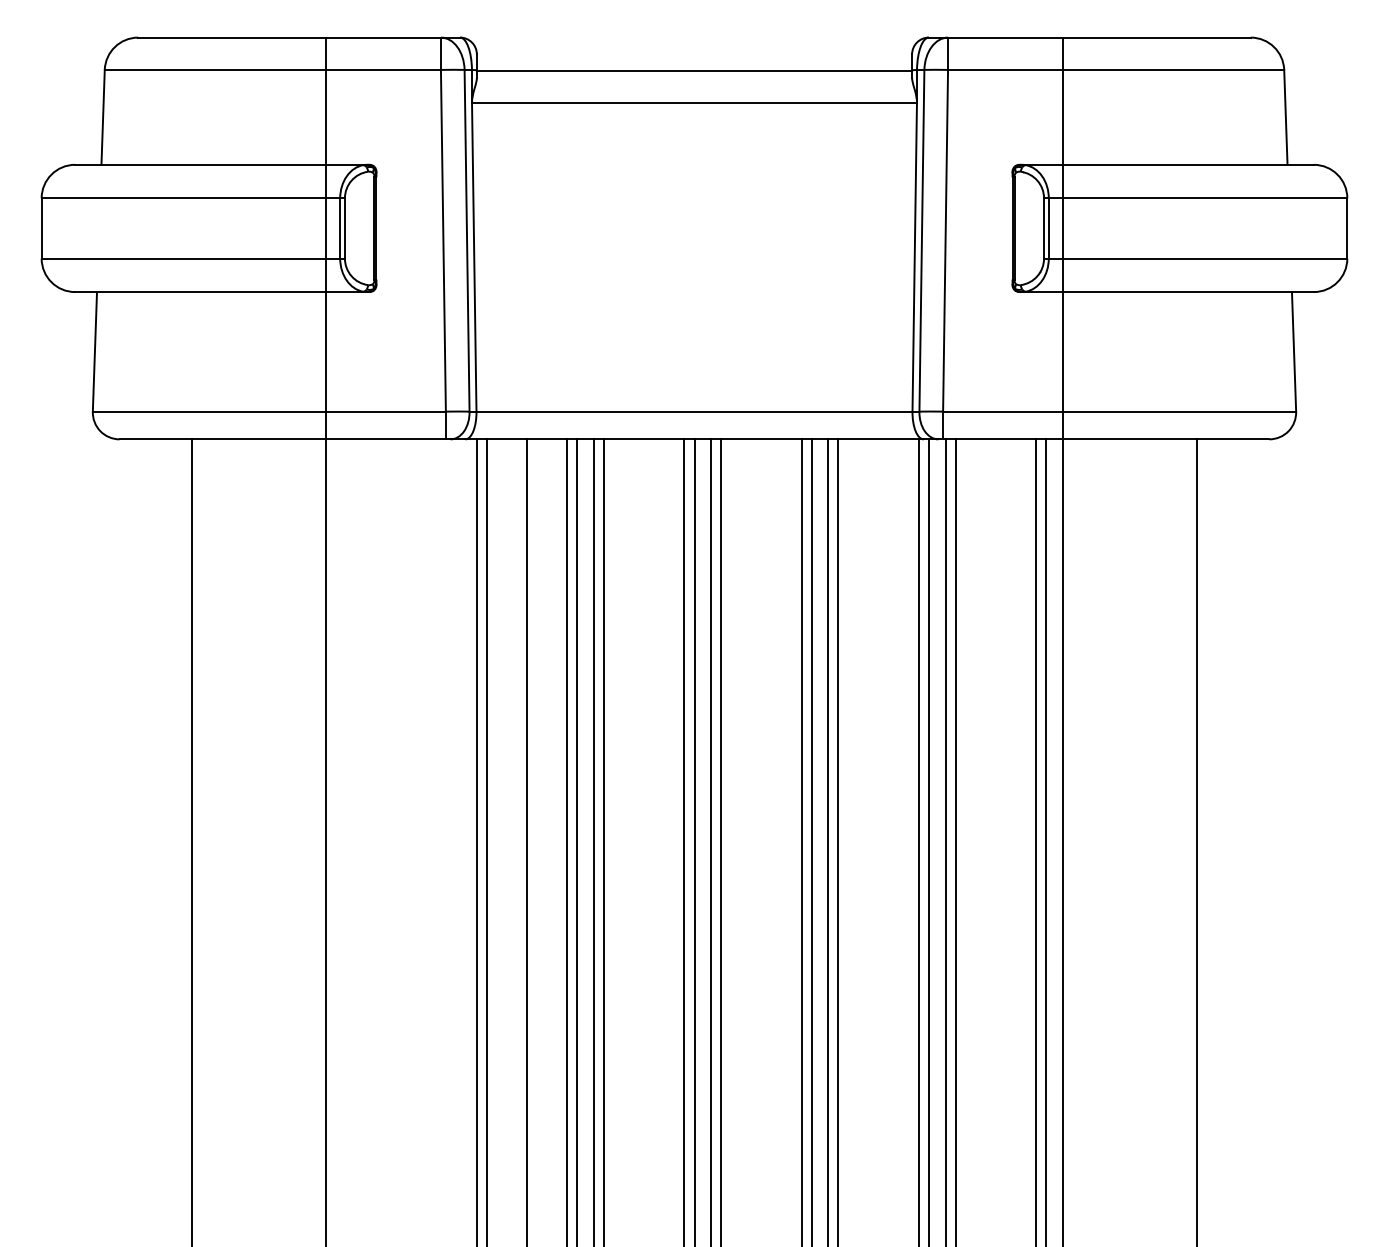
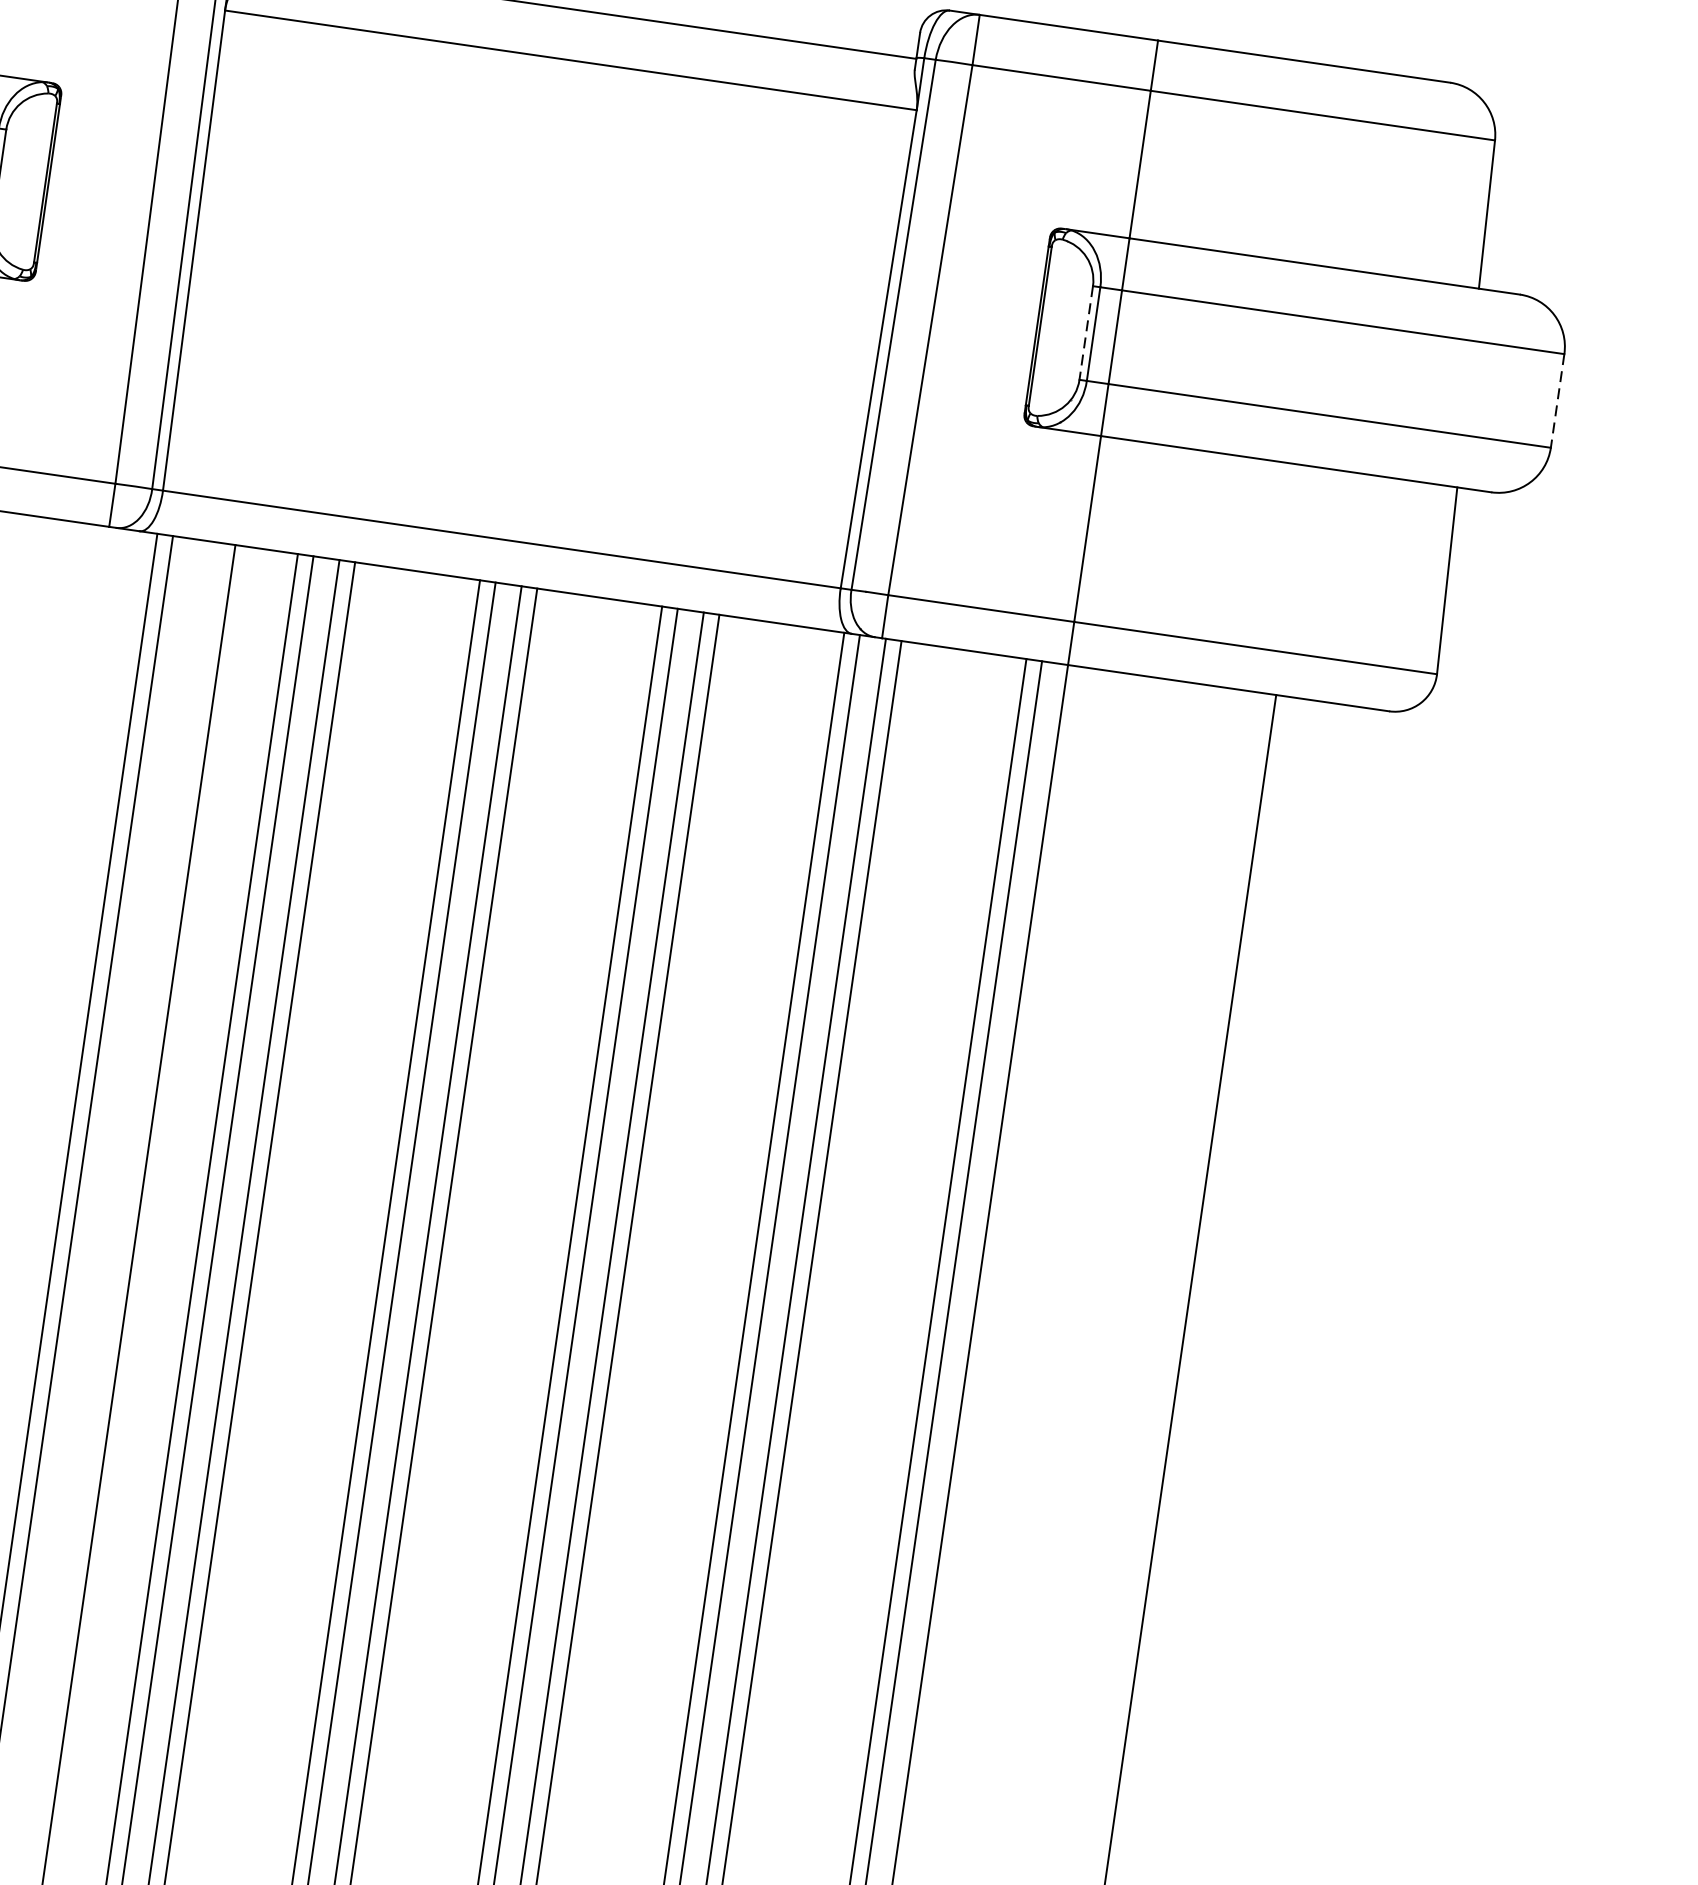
line: (1044, 228) -> (1086, 333), solid -> dashed
line: (1347, 228) -> (1557, 401), solid -> dashed

